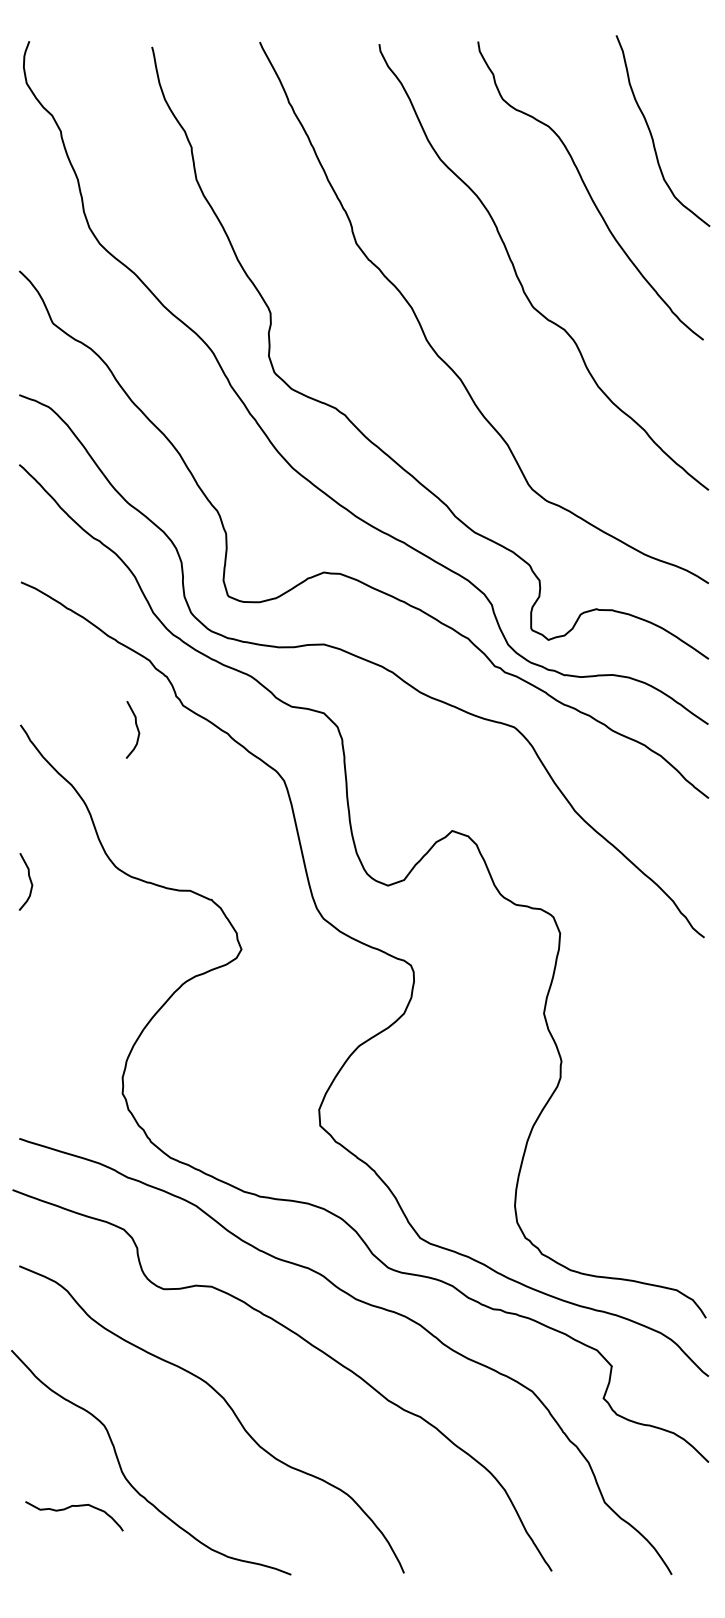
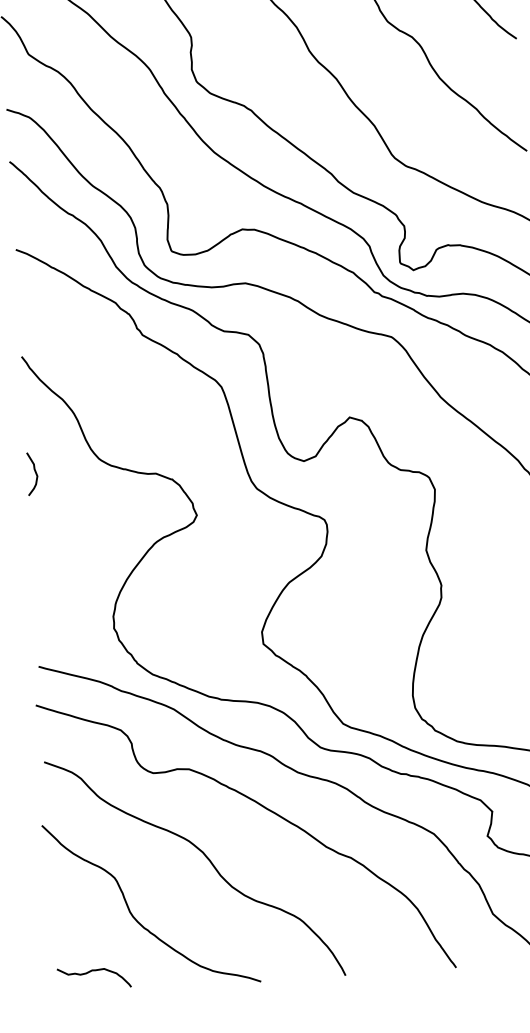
curve: (136, 728) -> (108, 354), removed
curve: (69, 1508) -> (90, 972), moved

